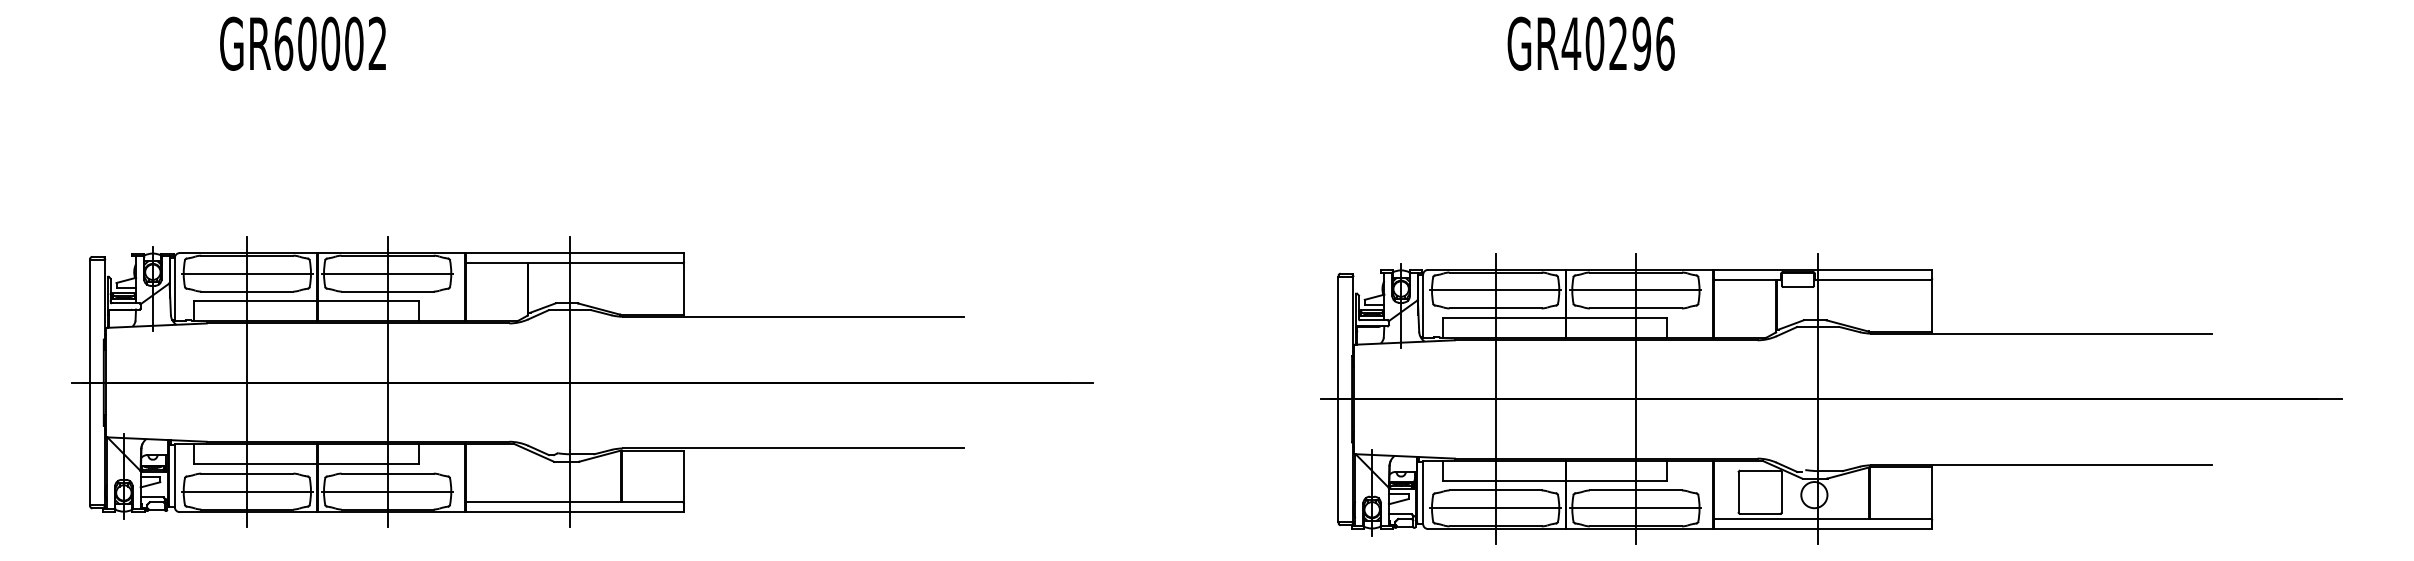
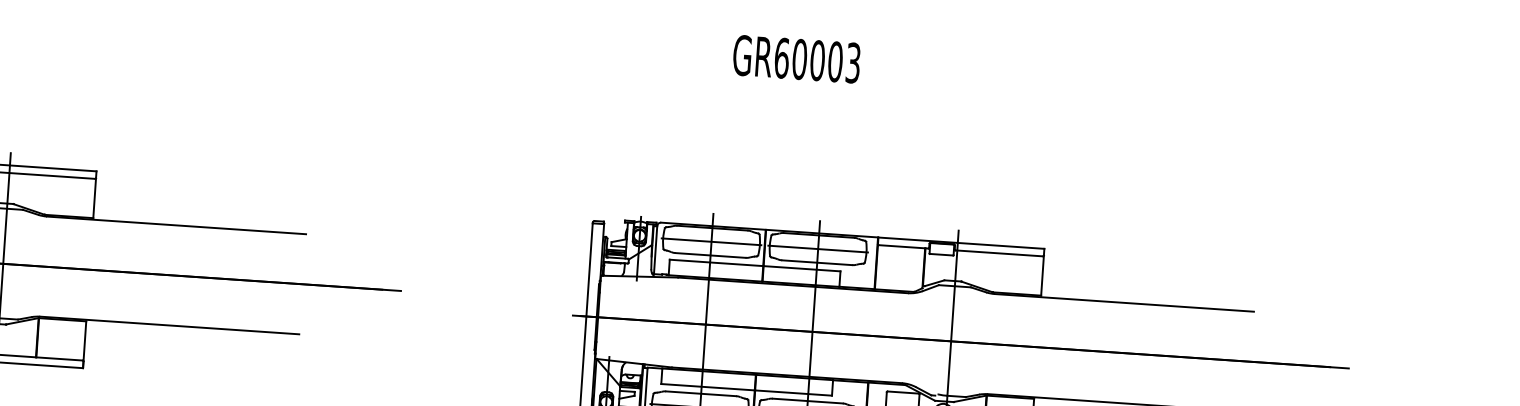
text: (1617, 43) -> (816, 60), GR40296 -> GR60003

